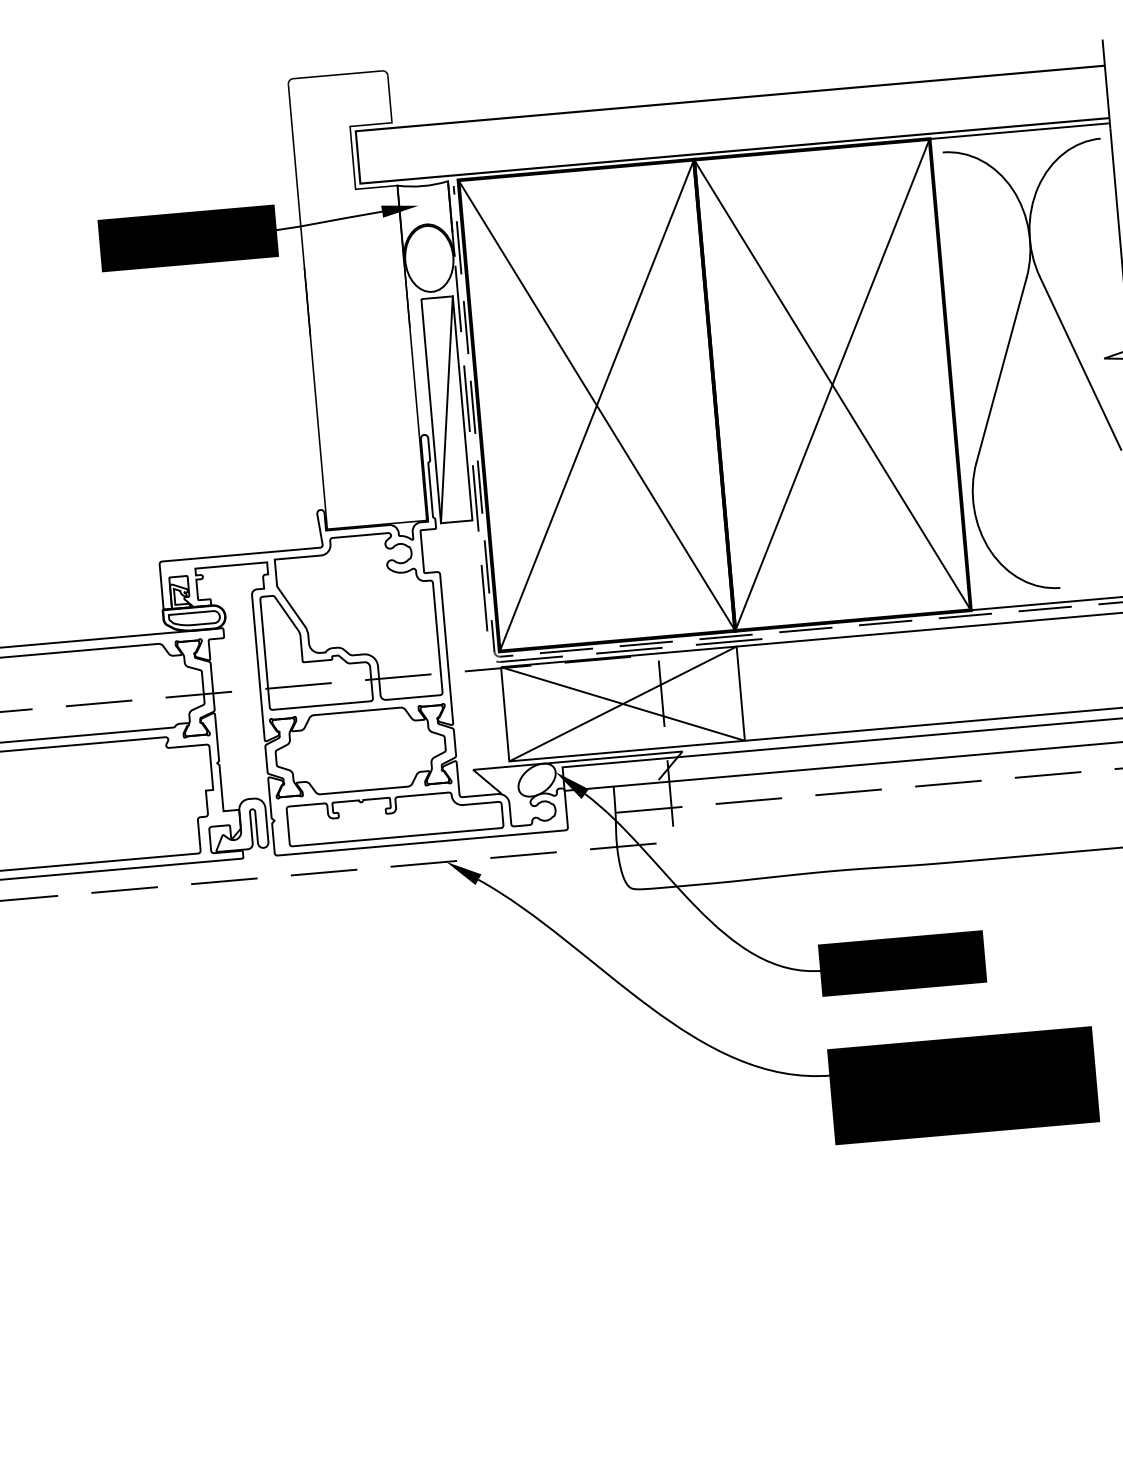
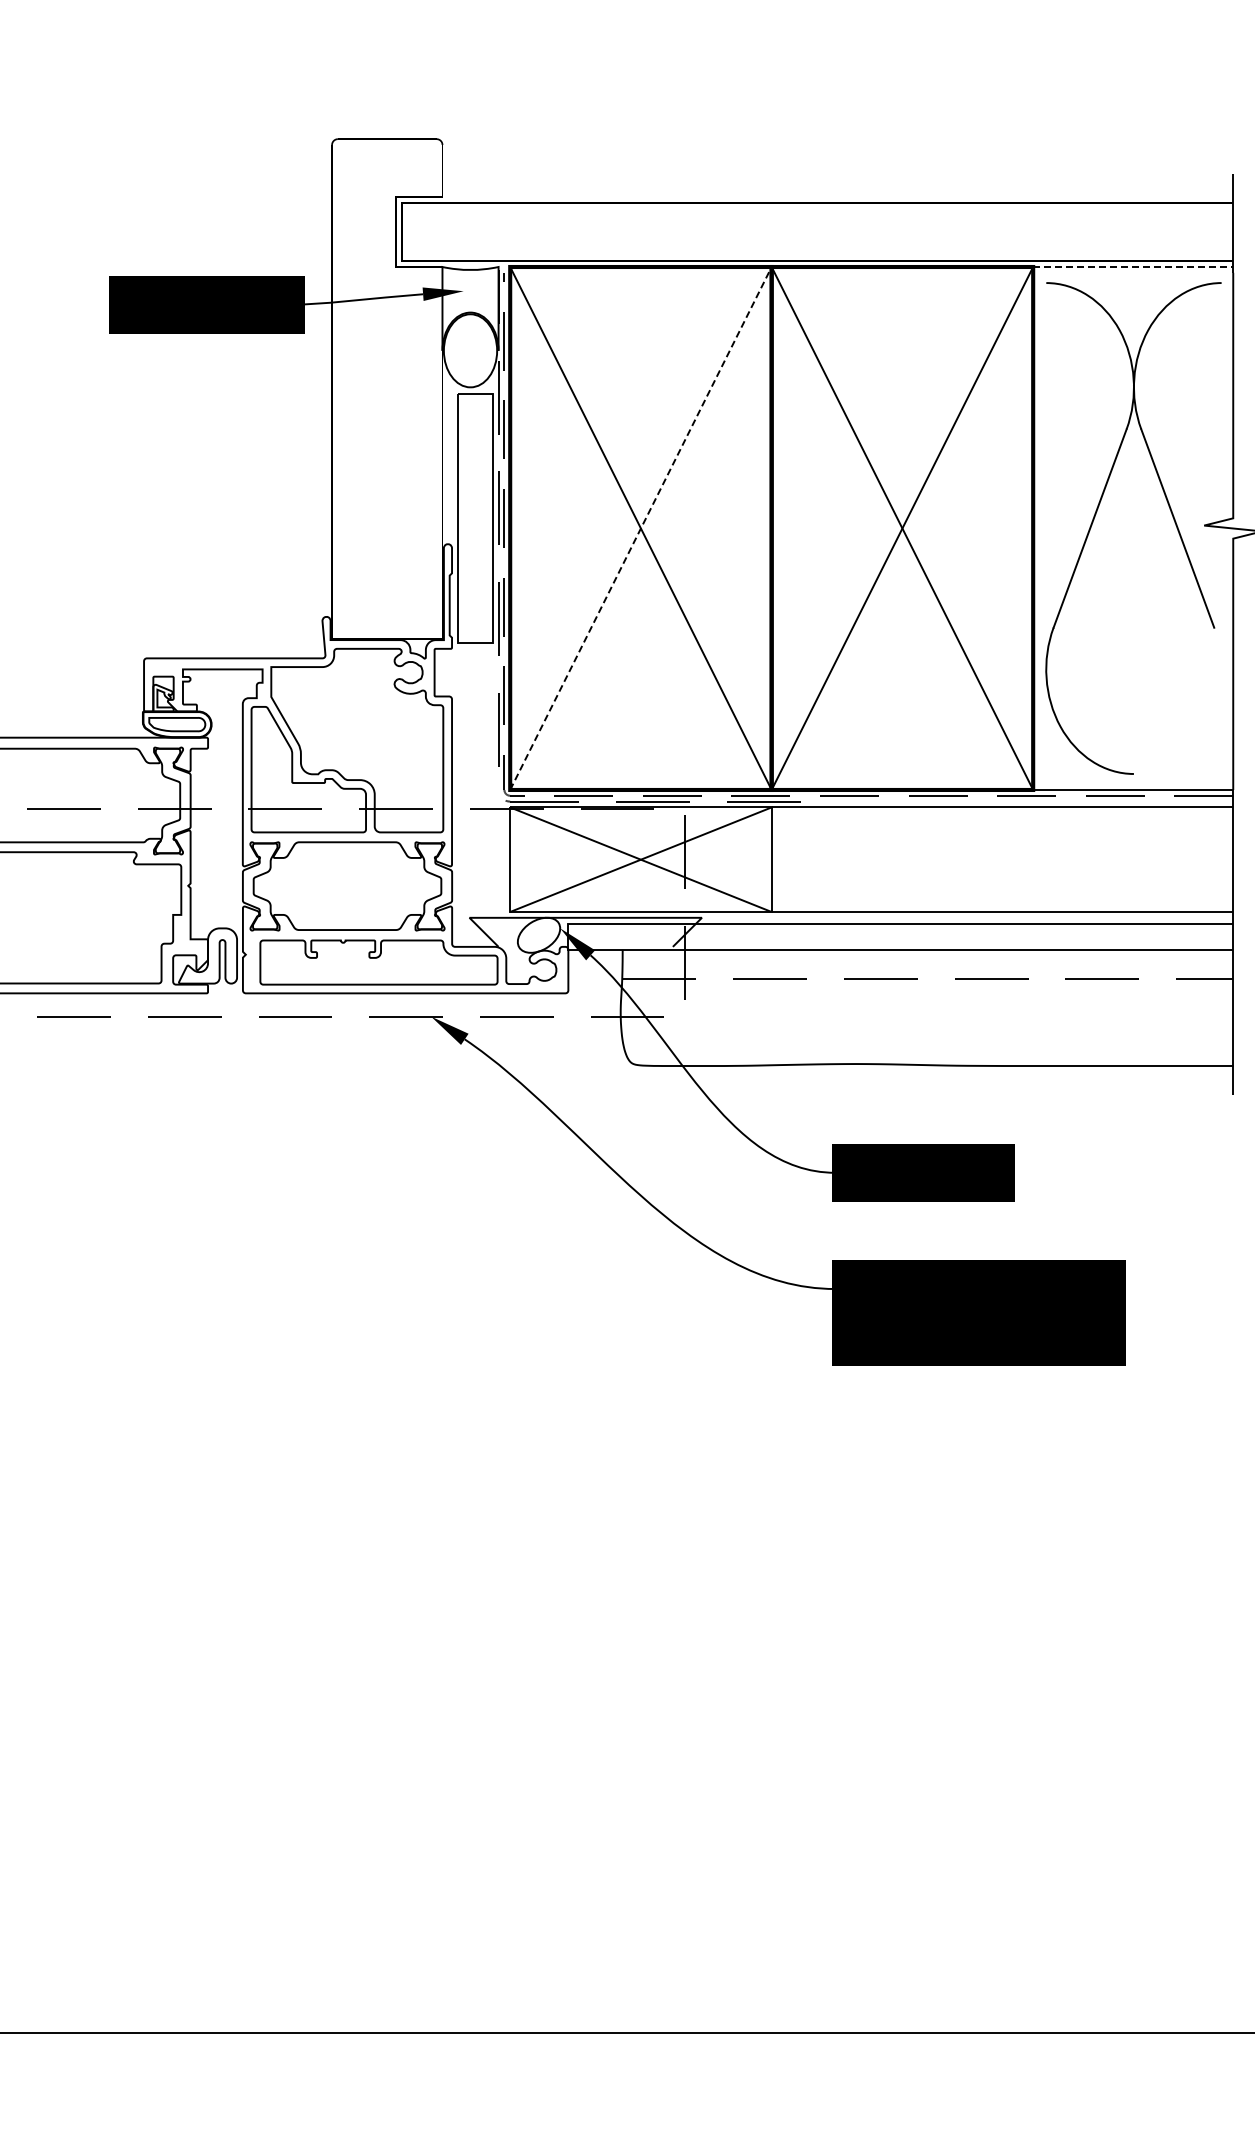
line: (1020, 131) -> (1133, 267), solid -> dashed
line: (597, 405) -> (641, 528), solid -> dashed
line: (446, 409) -> (474, 518), removed

